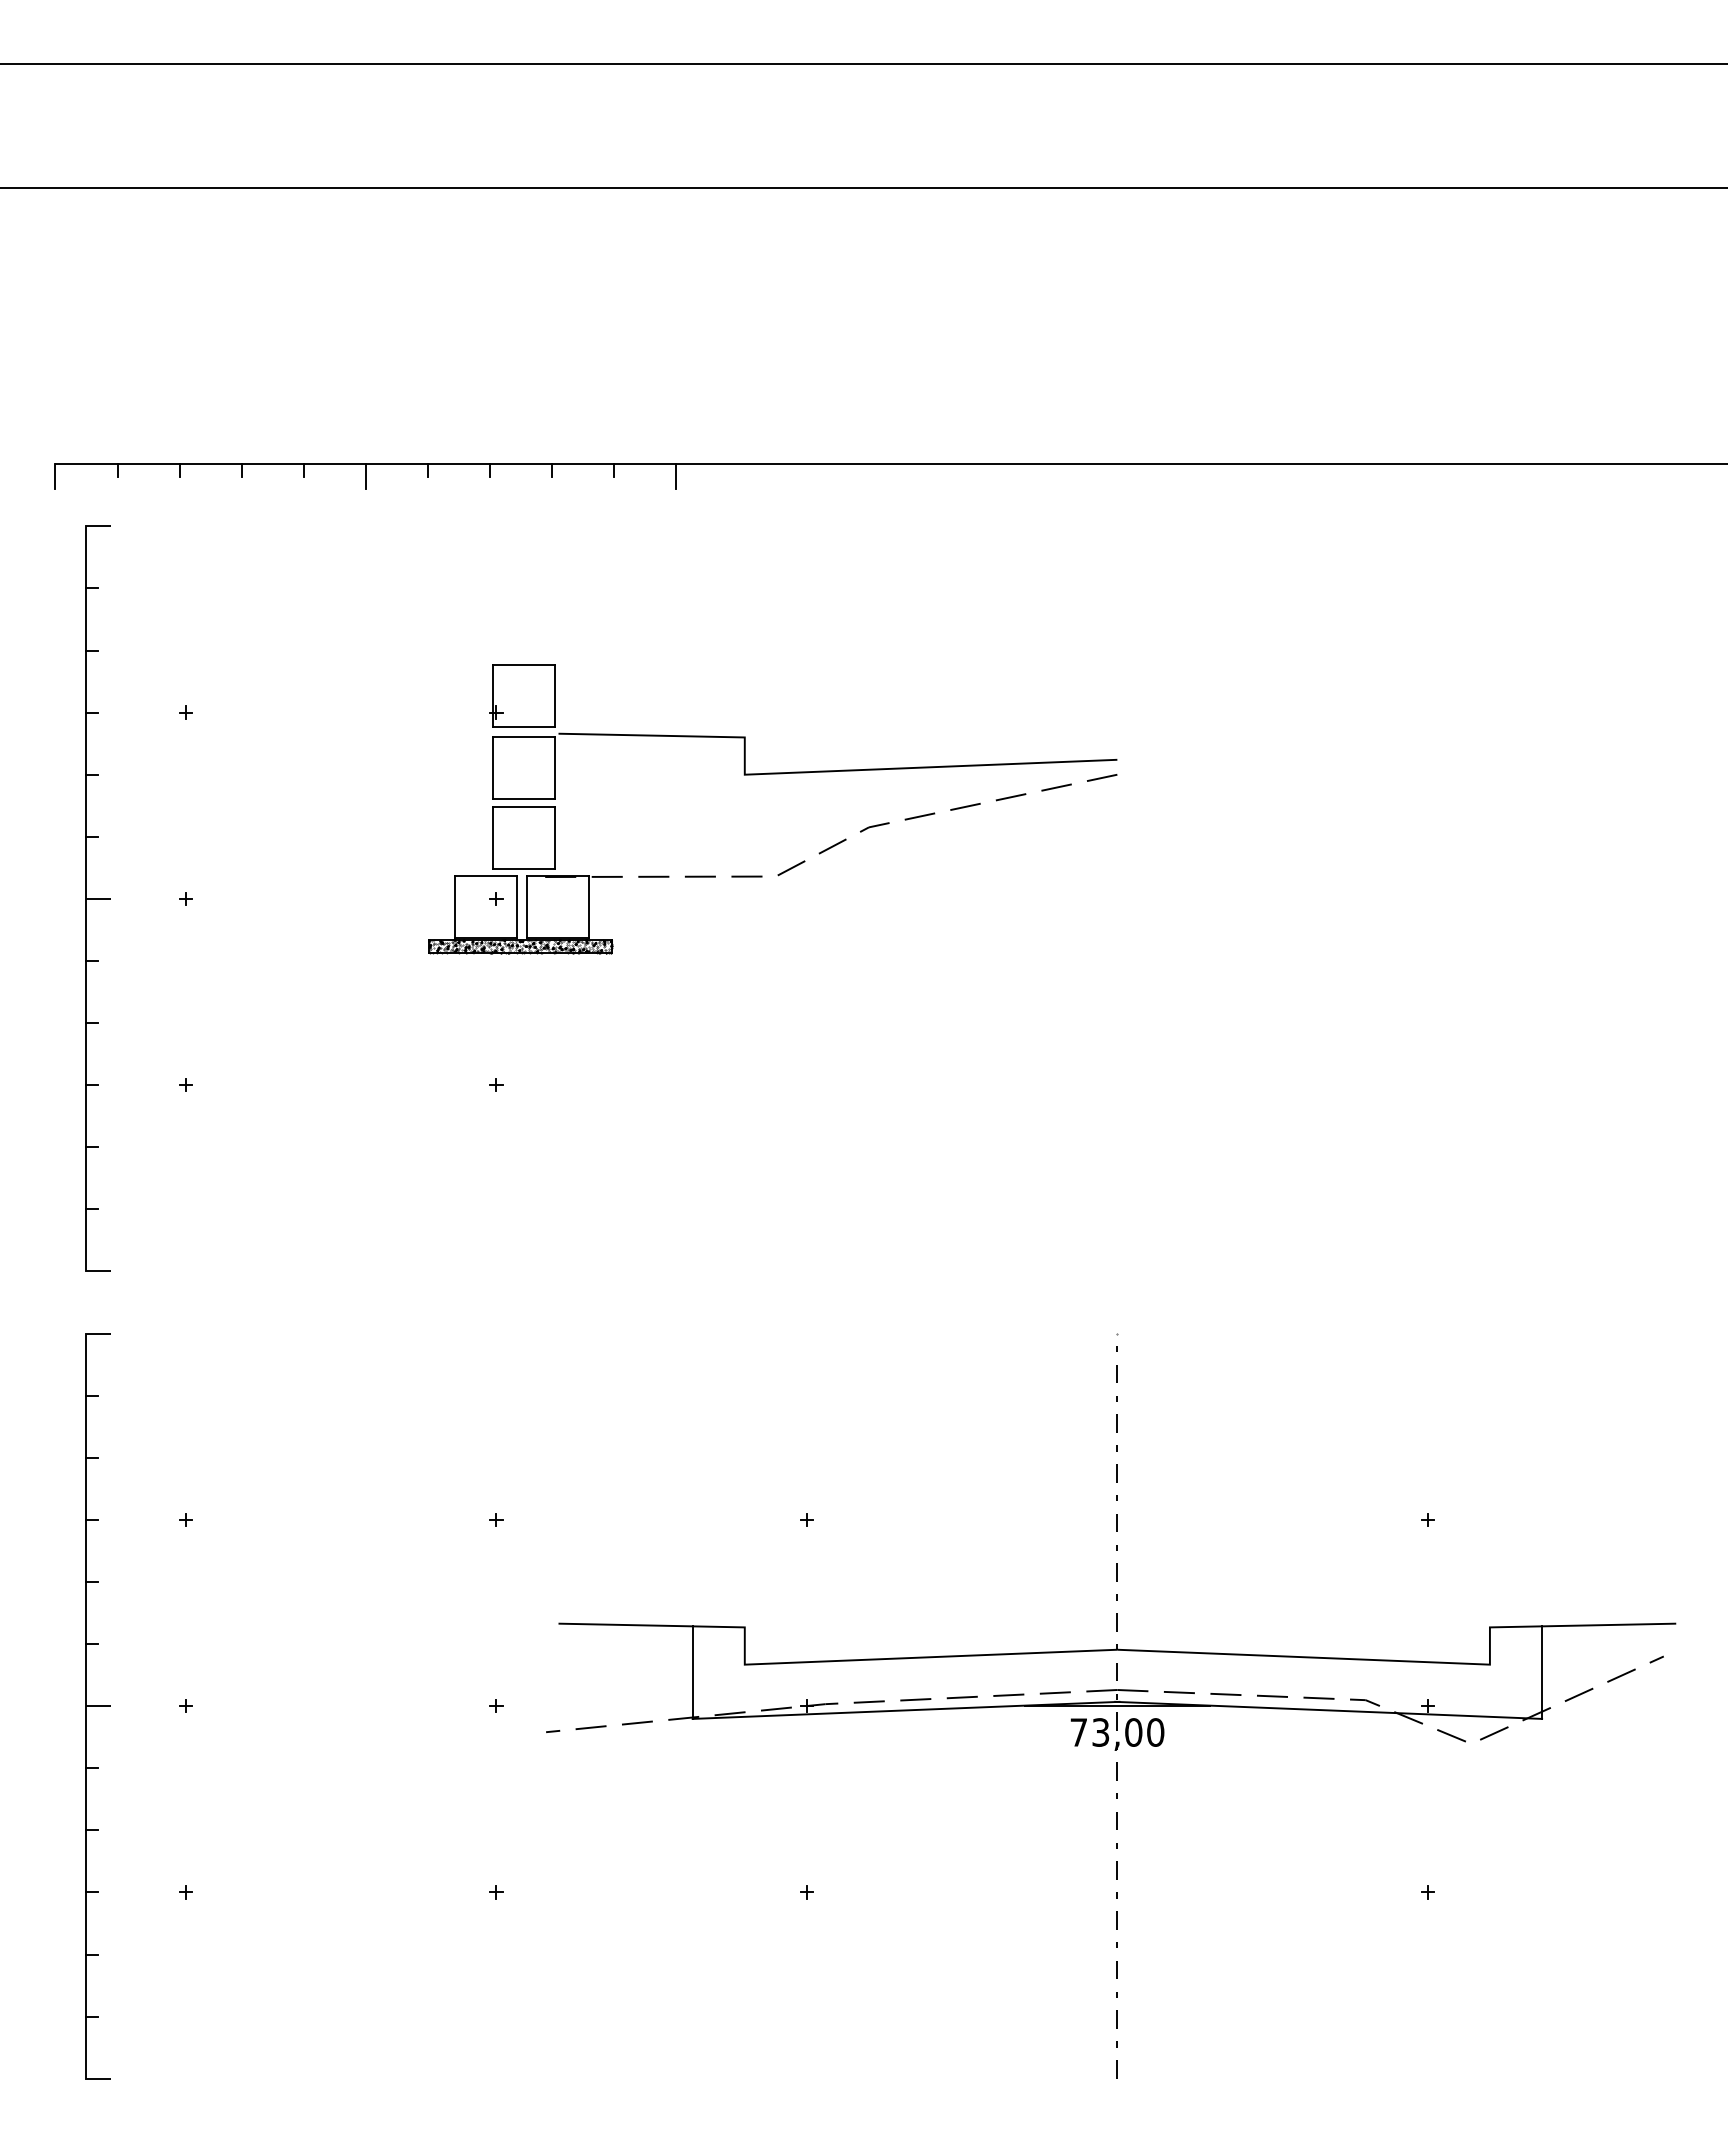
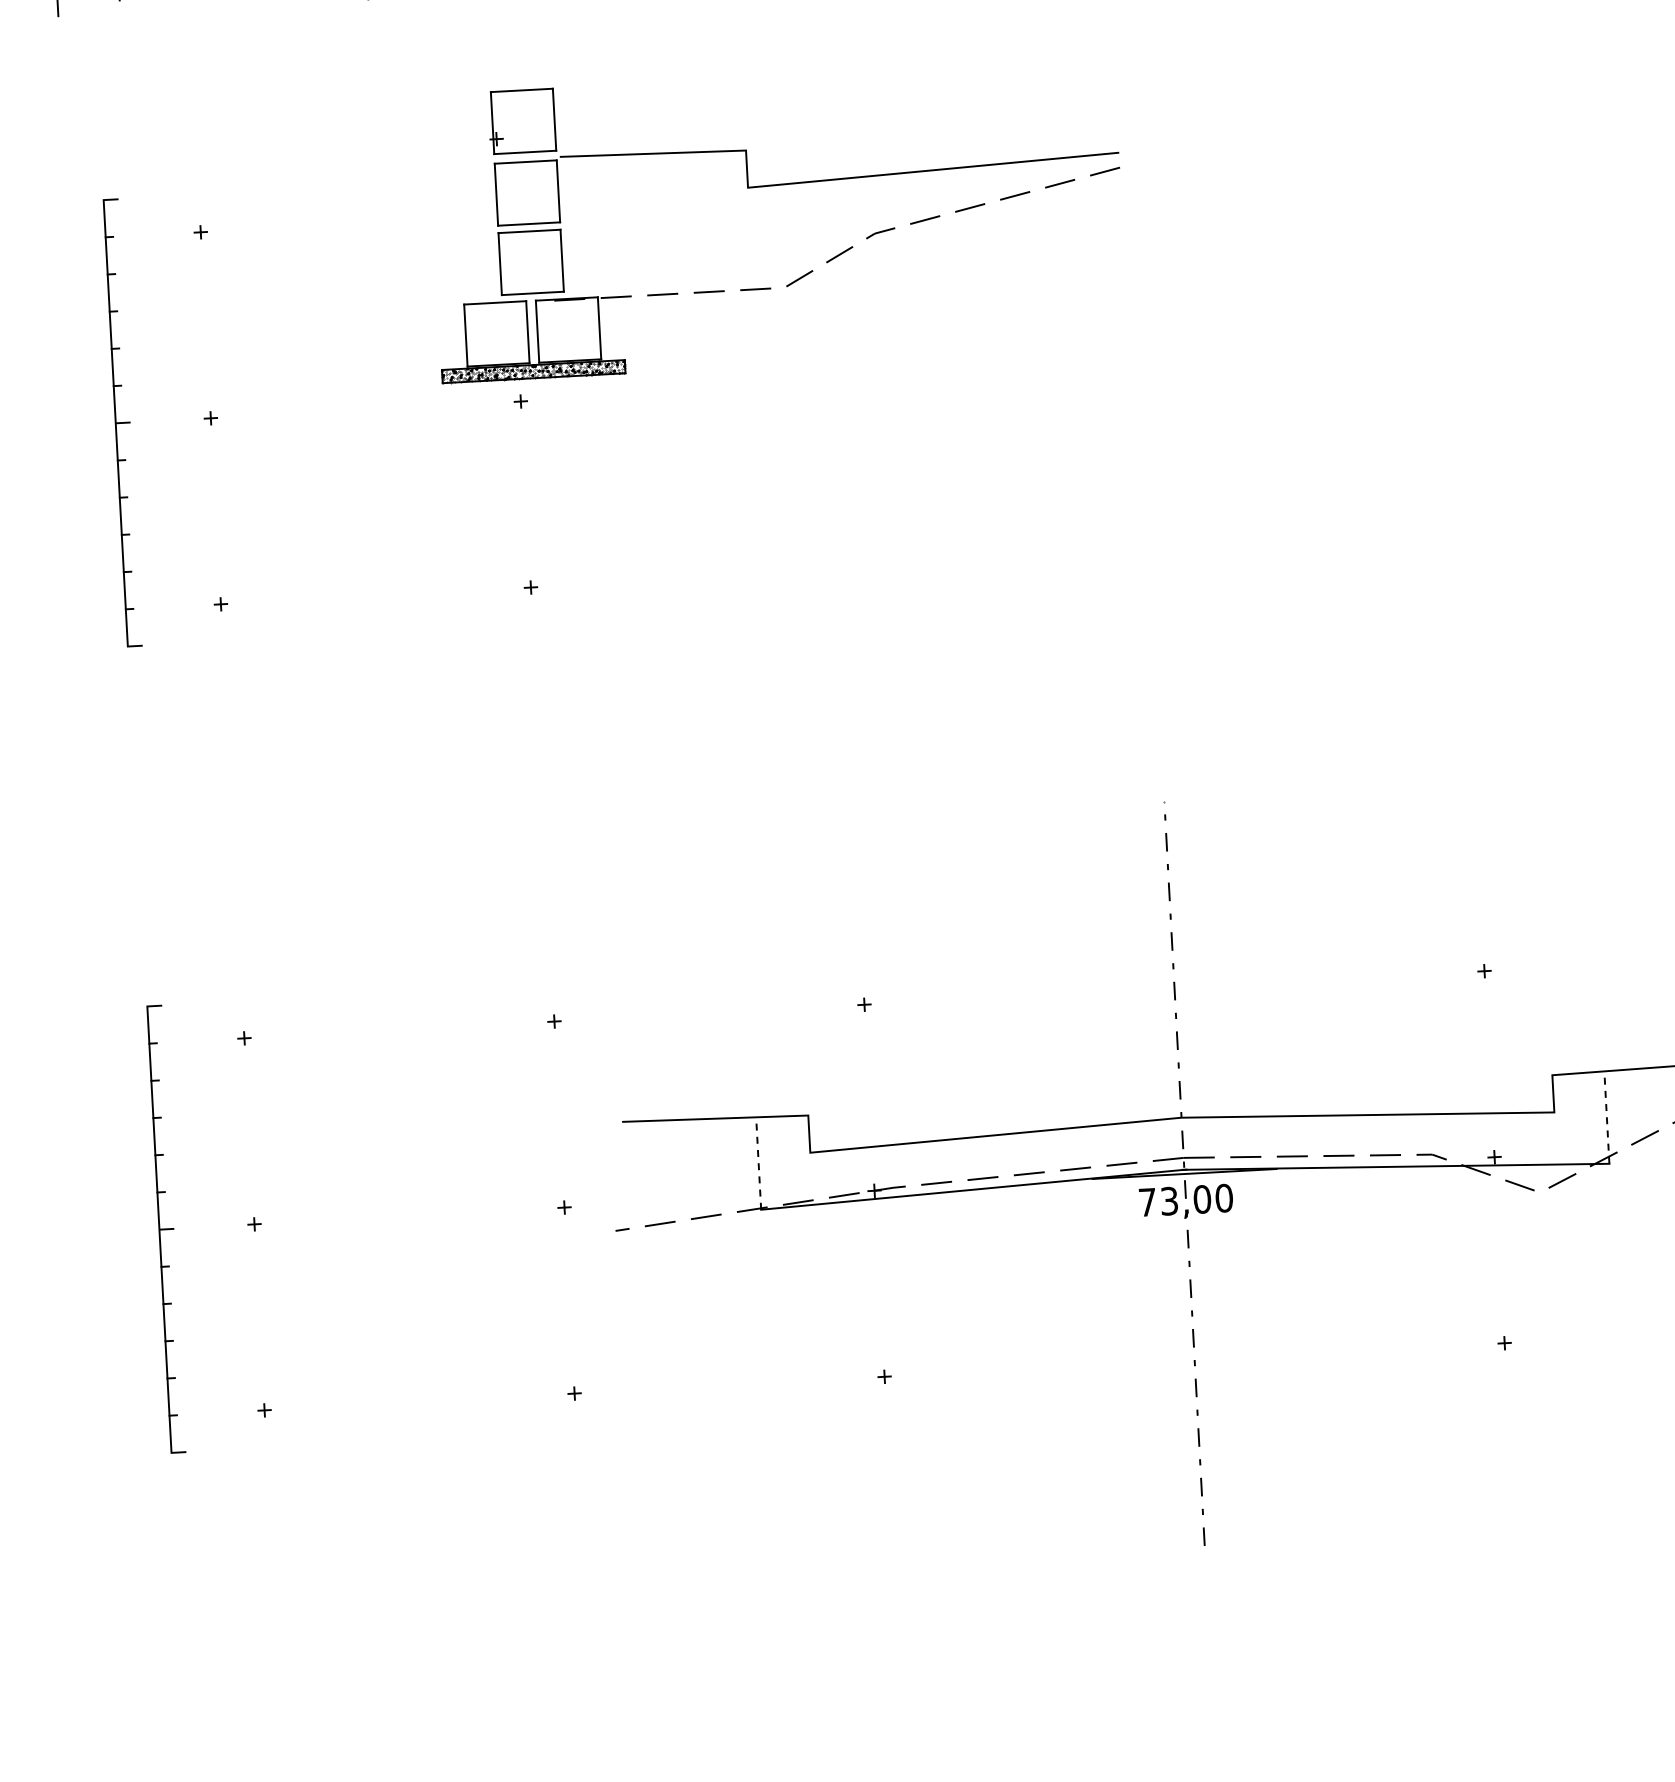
part: (772, 774) -> (775, 186), moved
part: (97, 898) -> (122, 422), size x0.6
line: (692, 1672) -> (758, 1163), solid -> dashed
line: (1542, 1672) -> (1607, 1117), solid -> dashed
part: (97, 1706) -> (166, 1229), size x0.6

